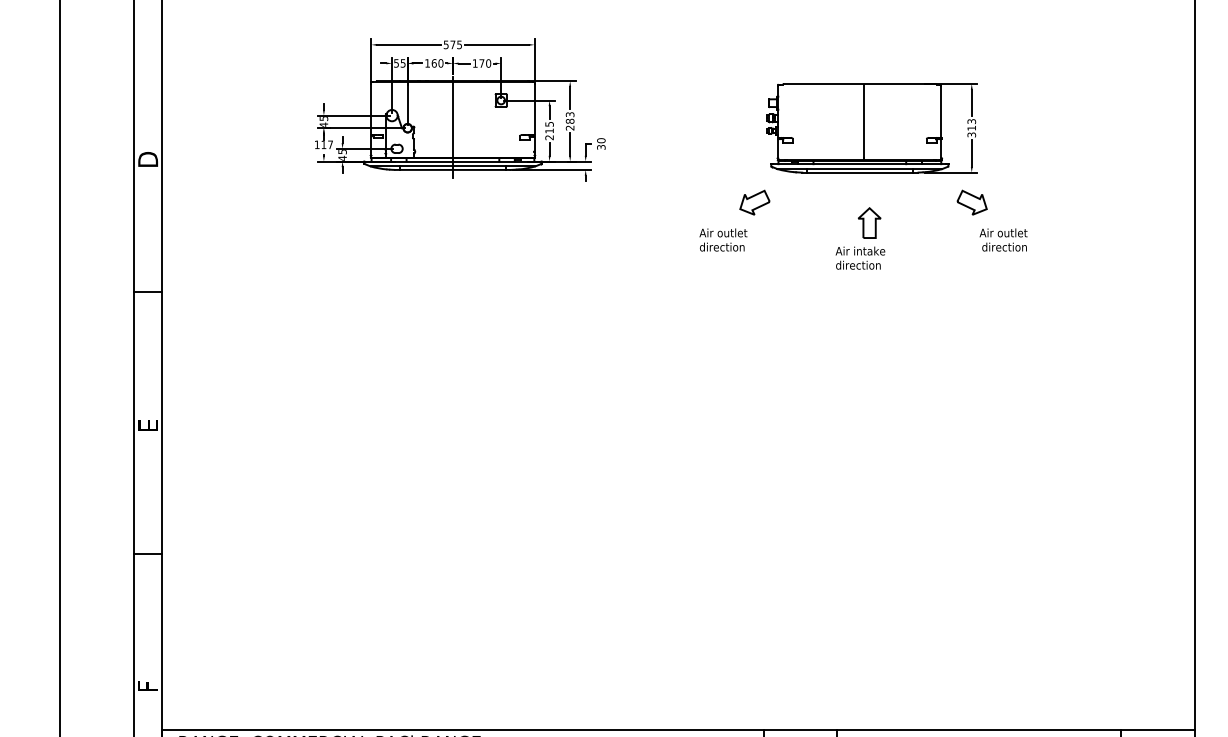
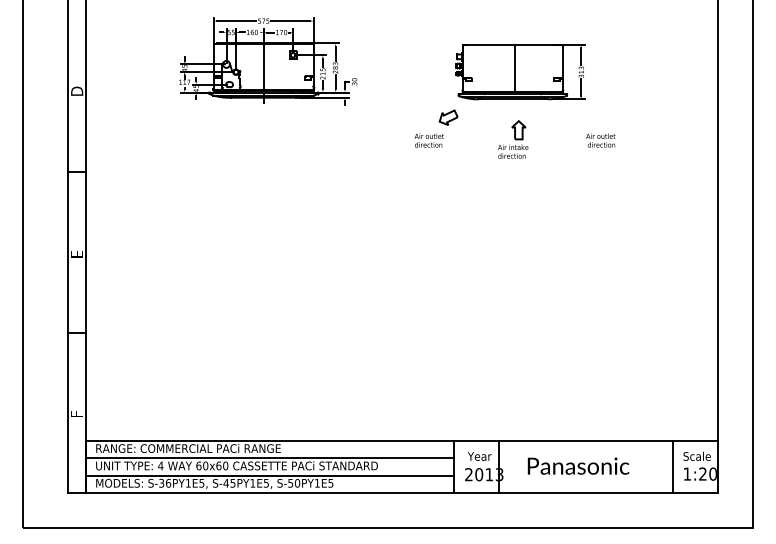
curve: (975, 199) -> (583, 115), removed

